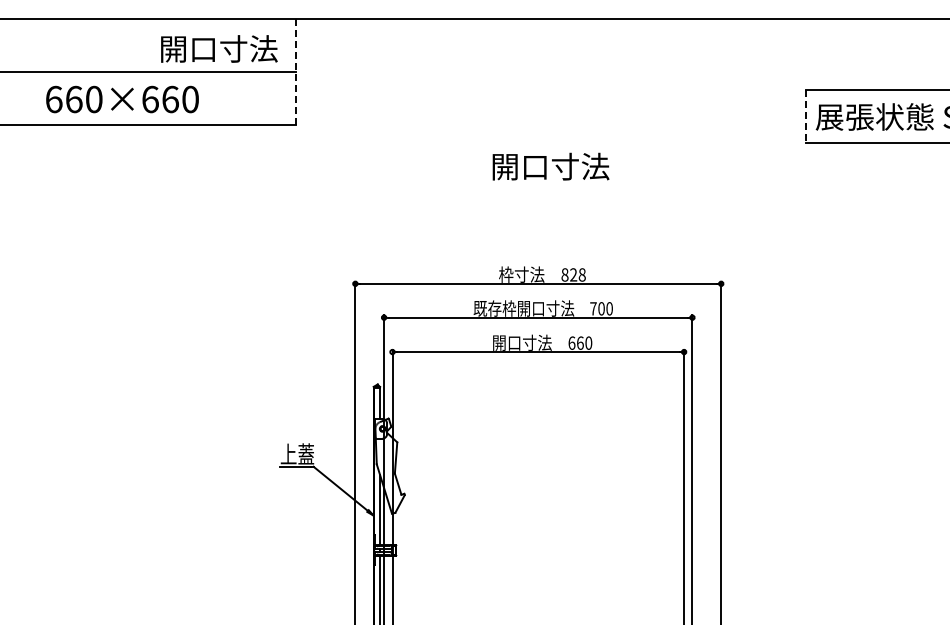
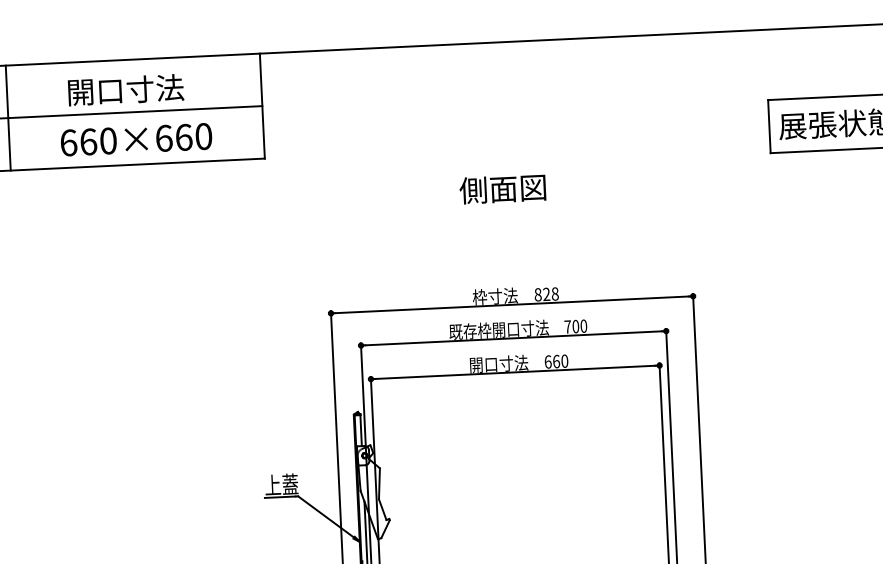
text: (219, 48) -> (126, 89), moved
line: (39, 71) -> (8, 117), added
line: (296, 72) -> (262, 106), dashed -> solid
text: (122, 99) -> (136, 139), moved
line: (806, 116) -> (769, 126), dashed -> solid
text: (549, 166) -> (517, 188), 開口寸法 -> 側面図

